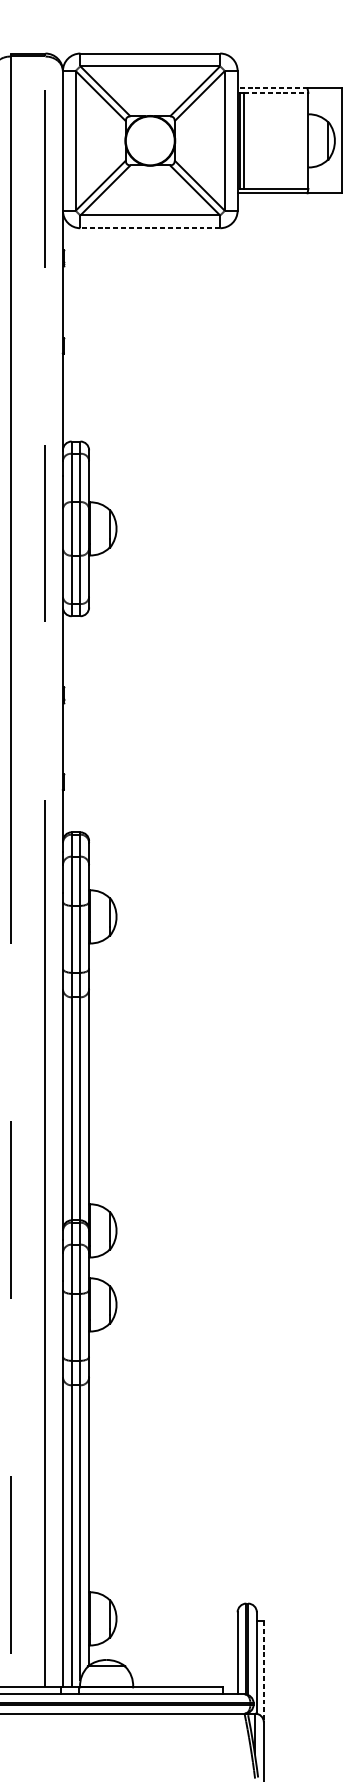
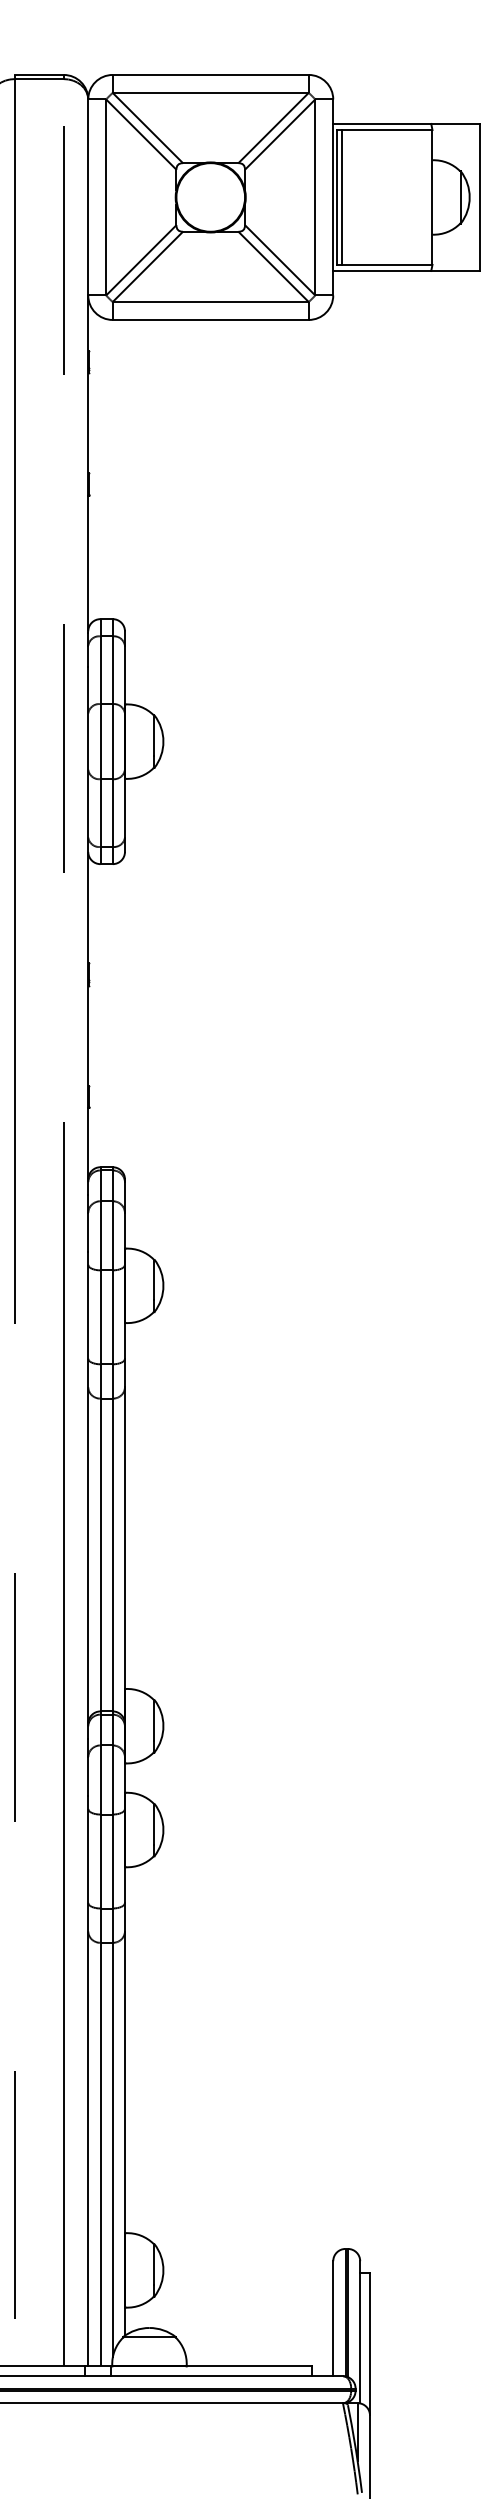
line: (272, 88) -> (381, 123), dashed -> solid
line: (276, 93) -> (387, 130), dashed -> solid
line: (150, 227) -> (210, 319), dashed -> solid
line: (264, 1671) -> (370, 2344), dashed -> solid

